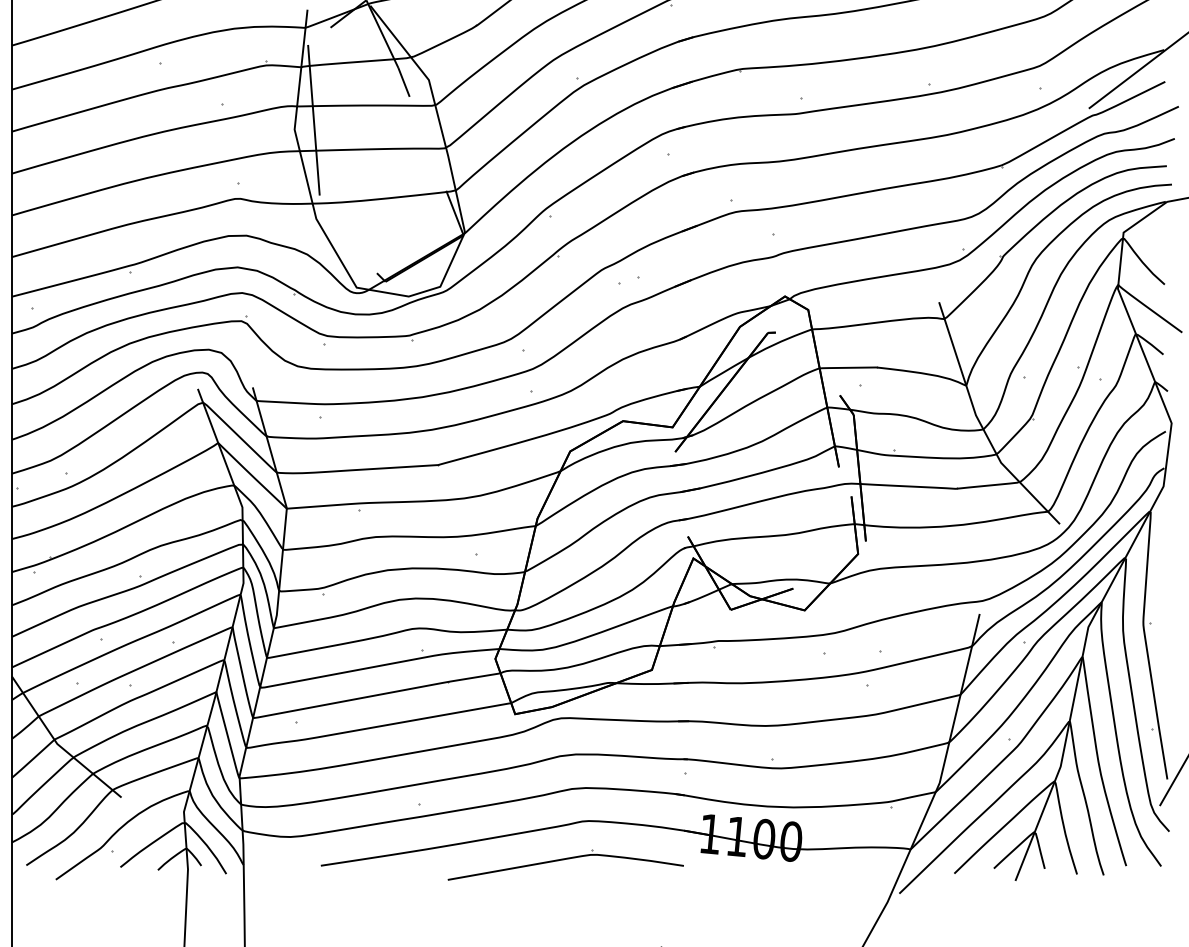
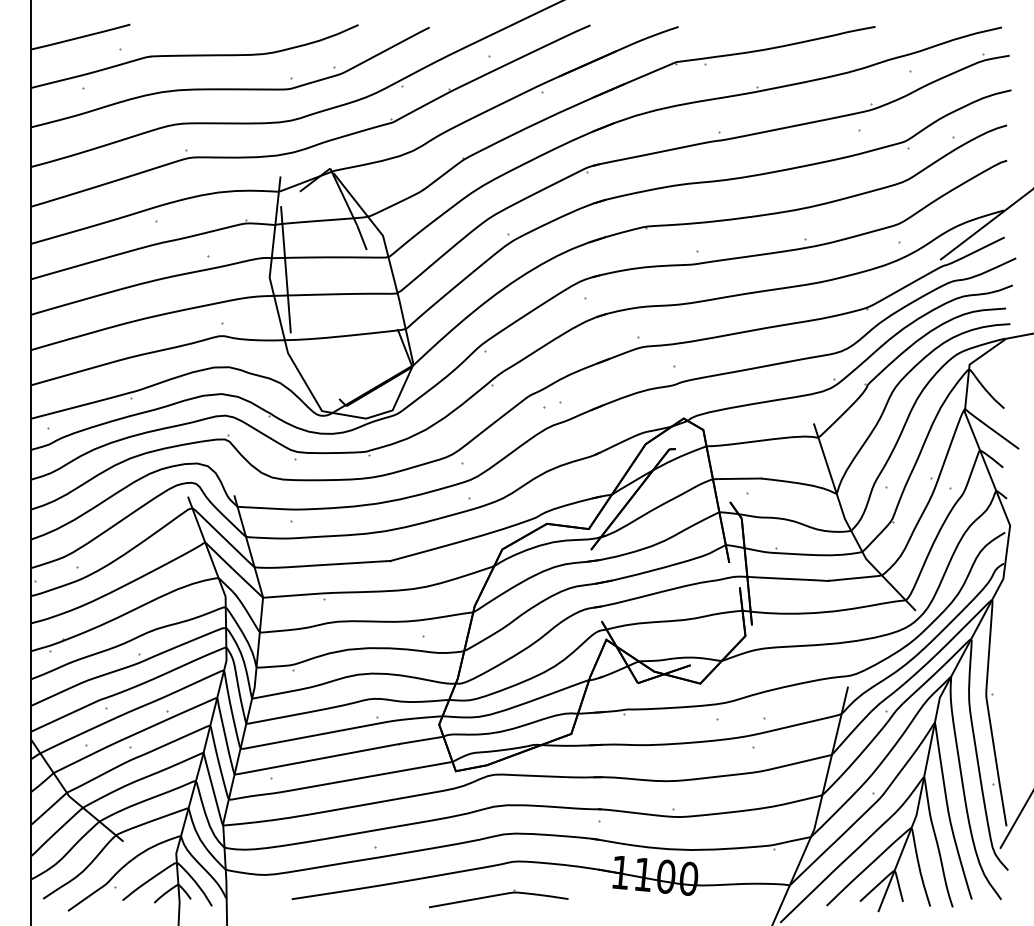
part: (565, 864) -> (498, 898), size x0.7

